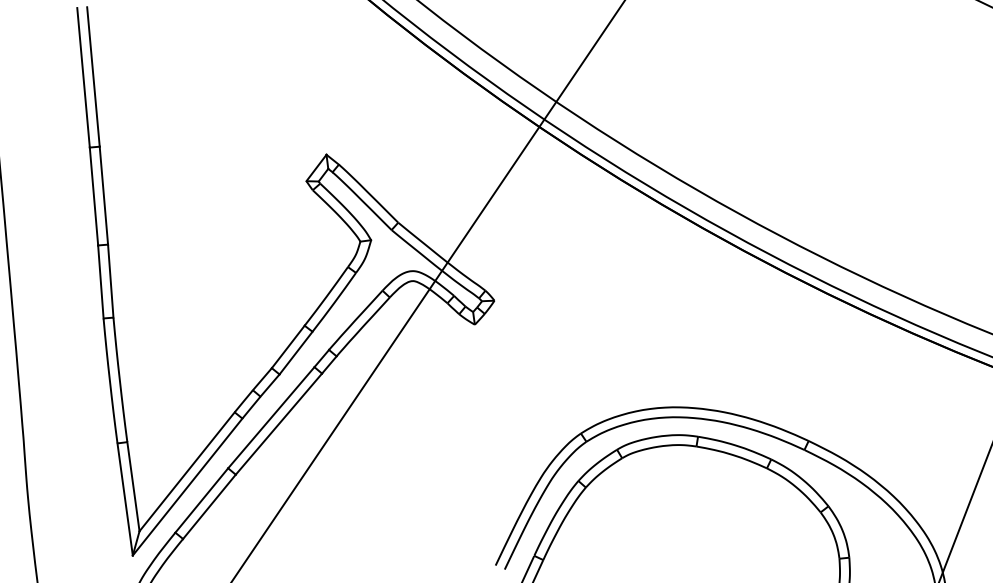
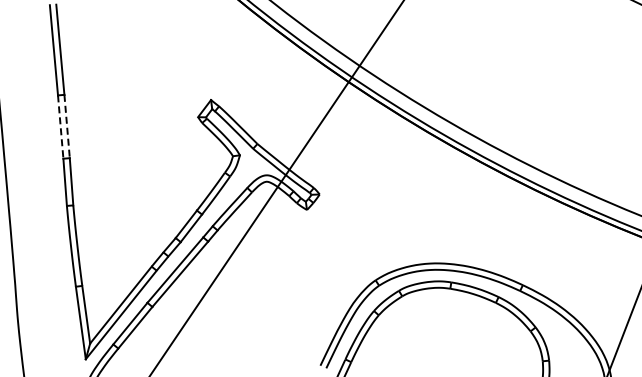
line: (104, 195) -> (67, 126), solid -> dashed
line: (93, 197) -> (60, 127), solid -> dashed

